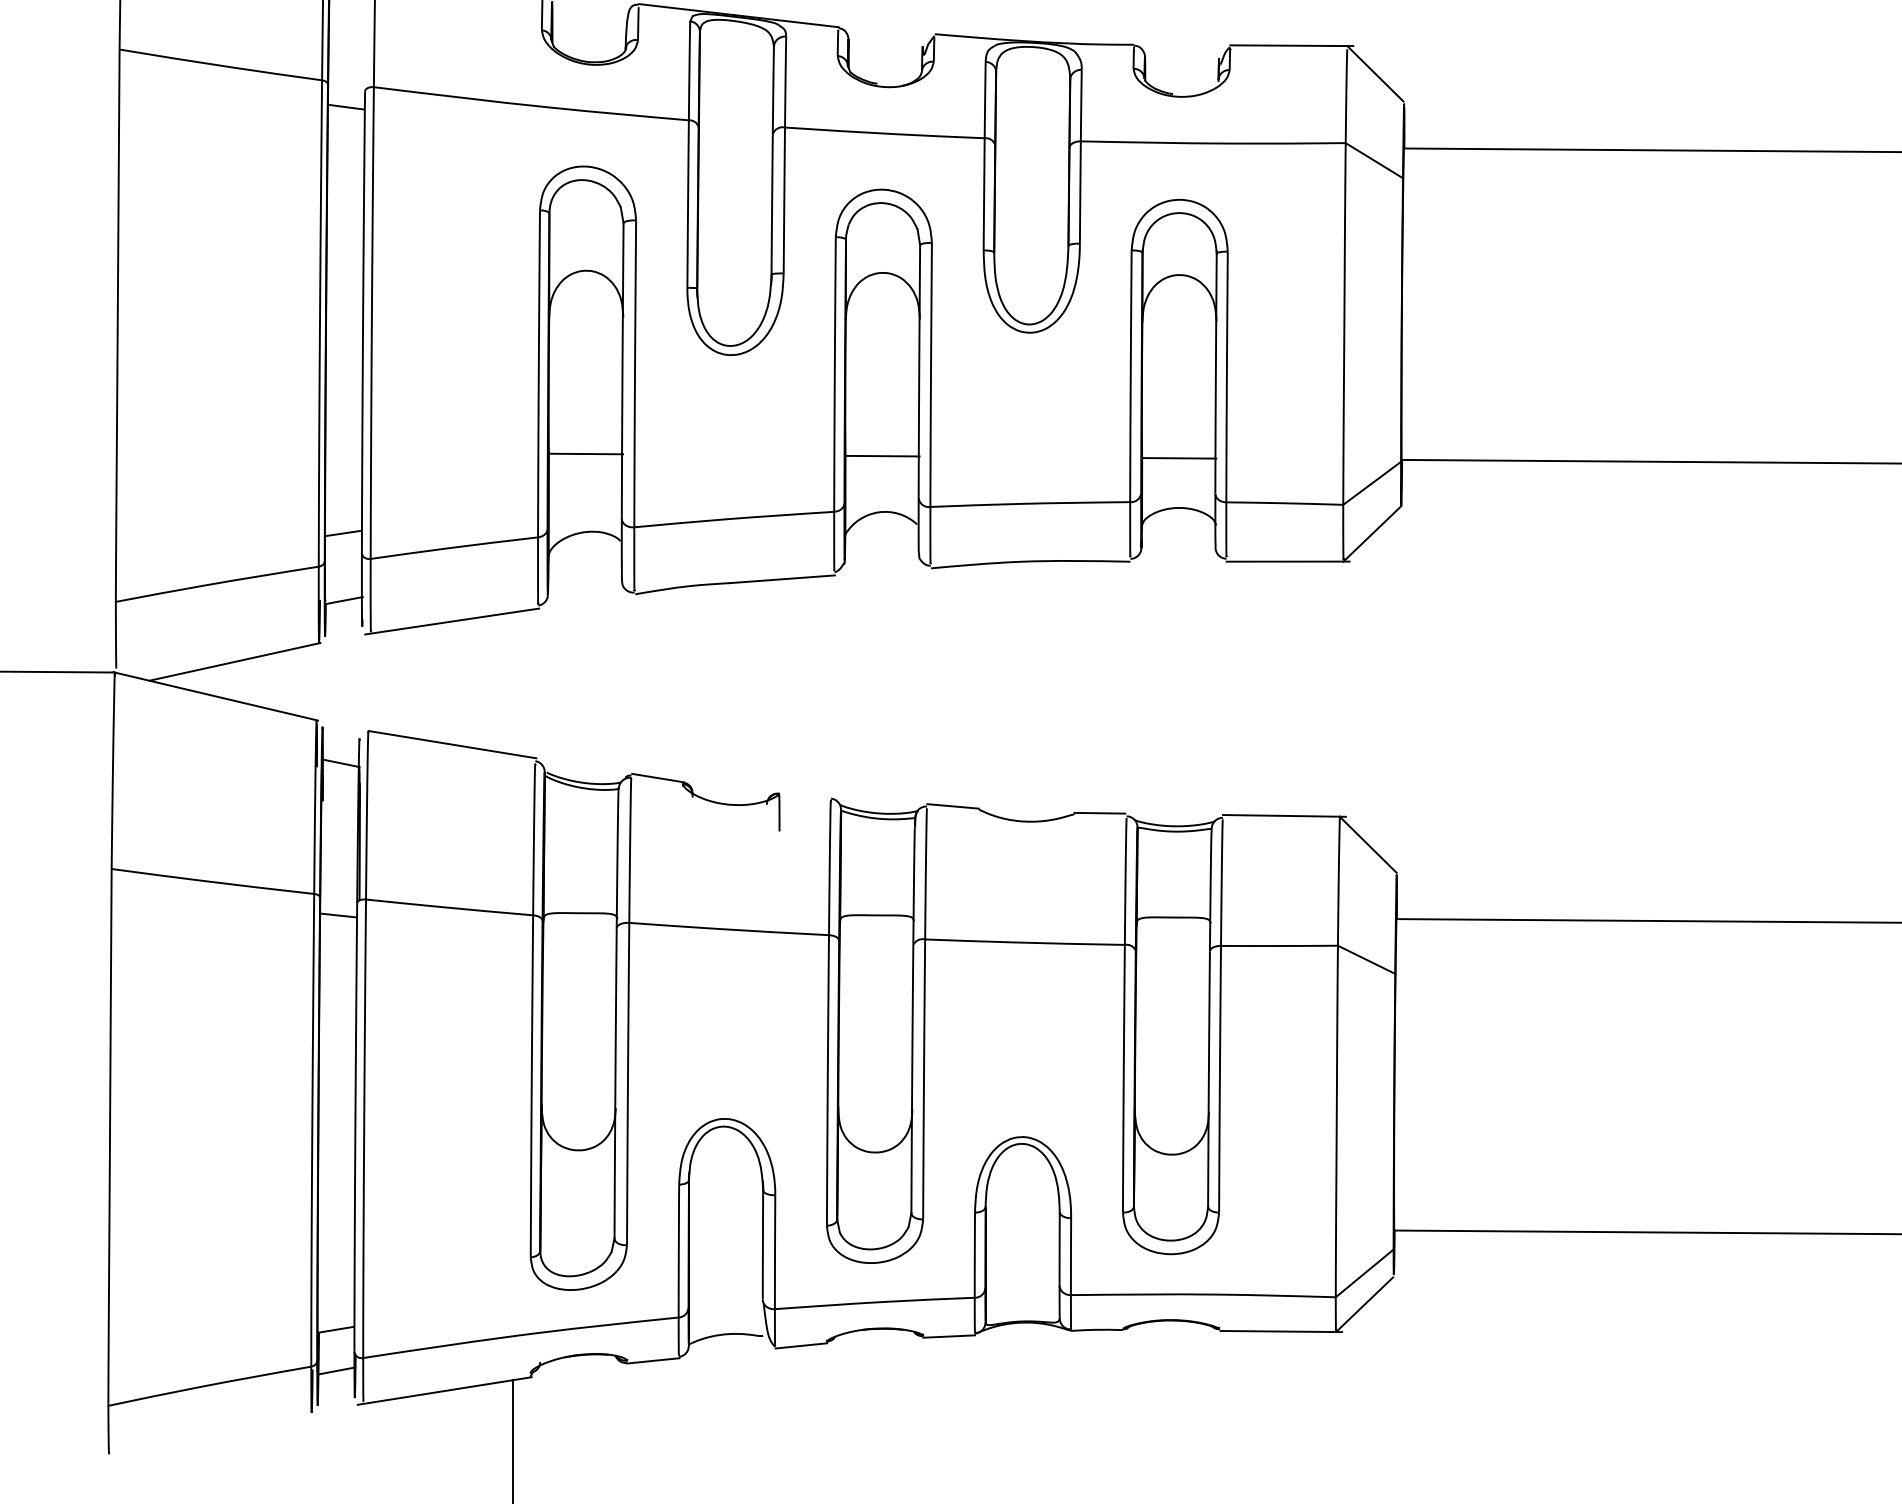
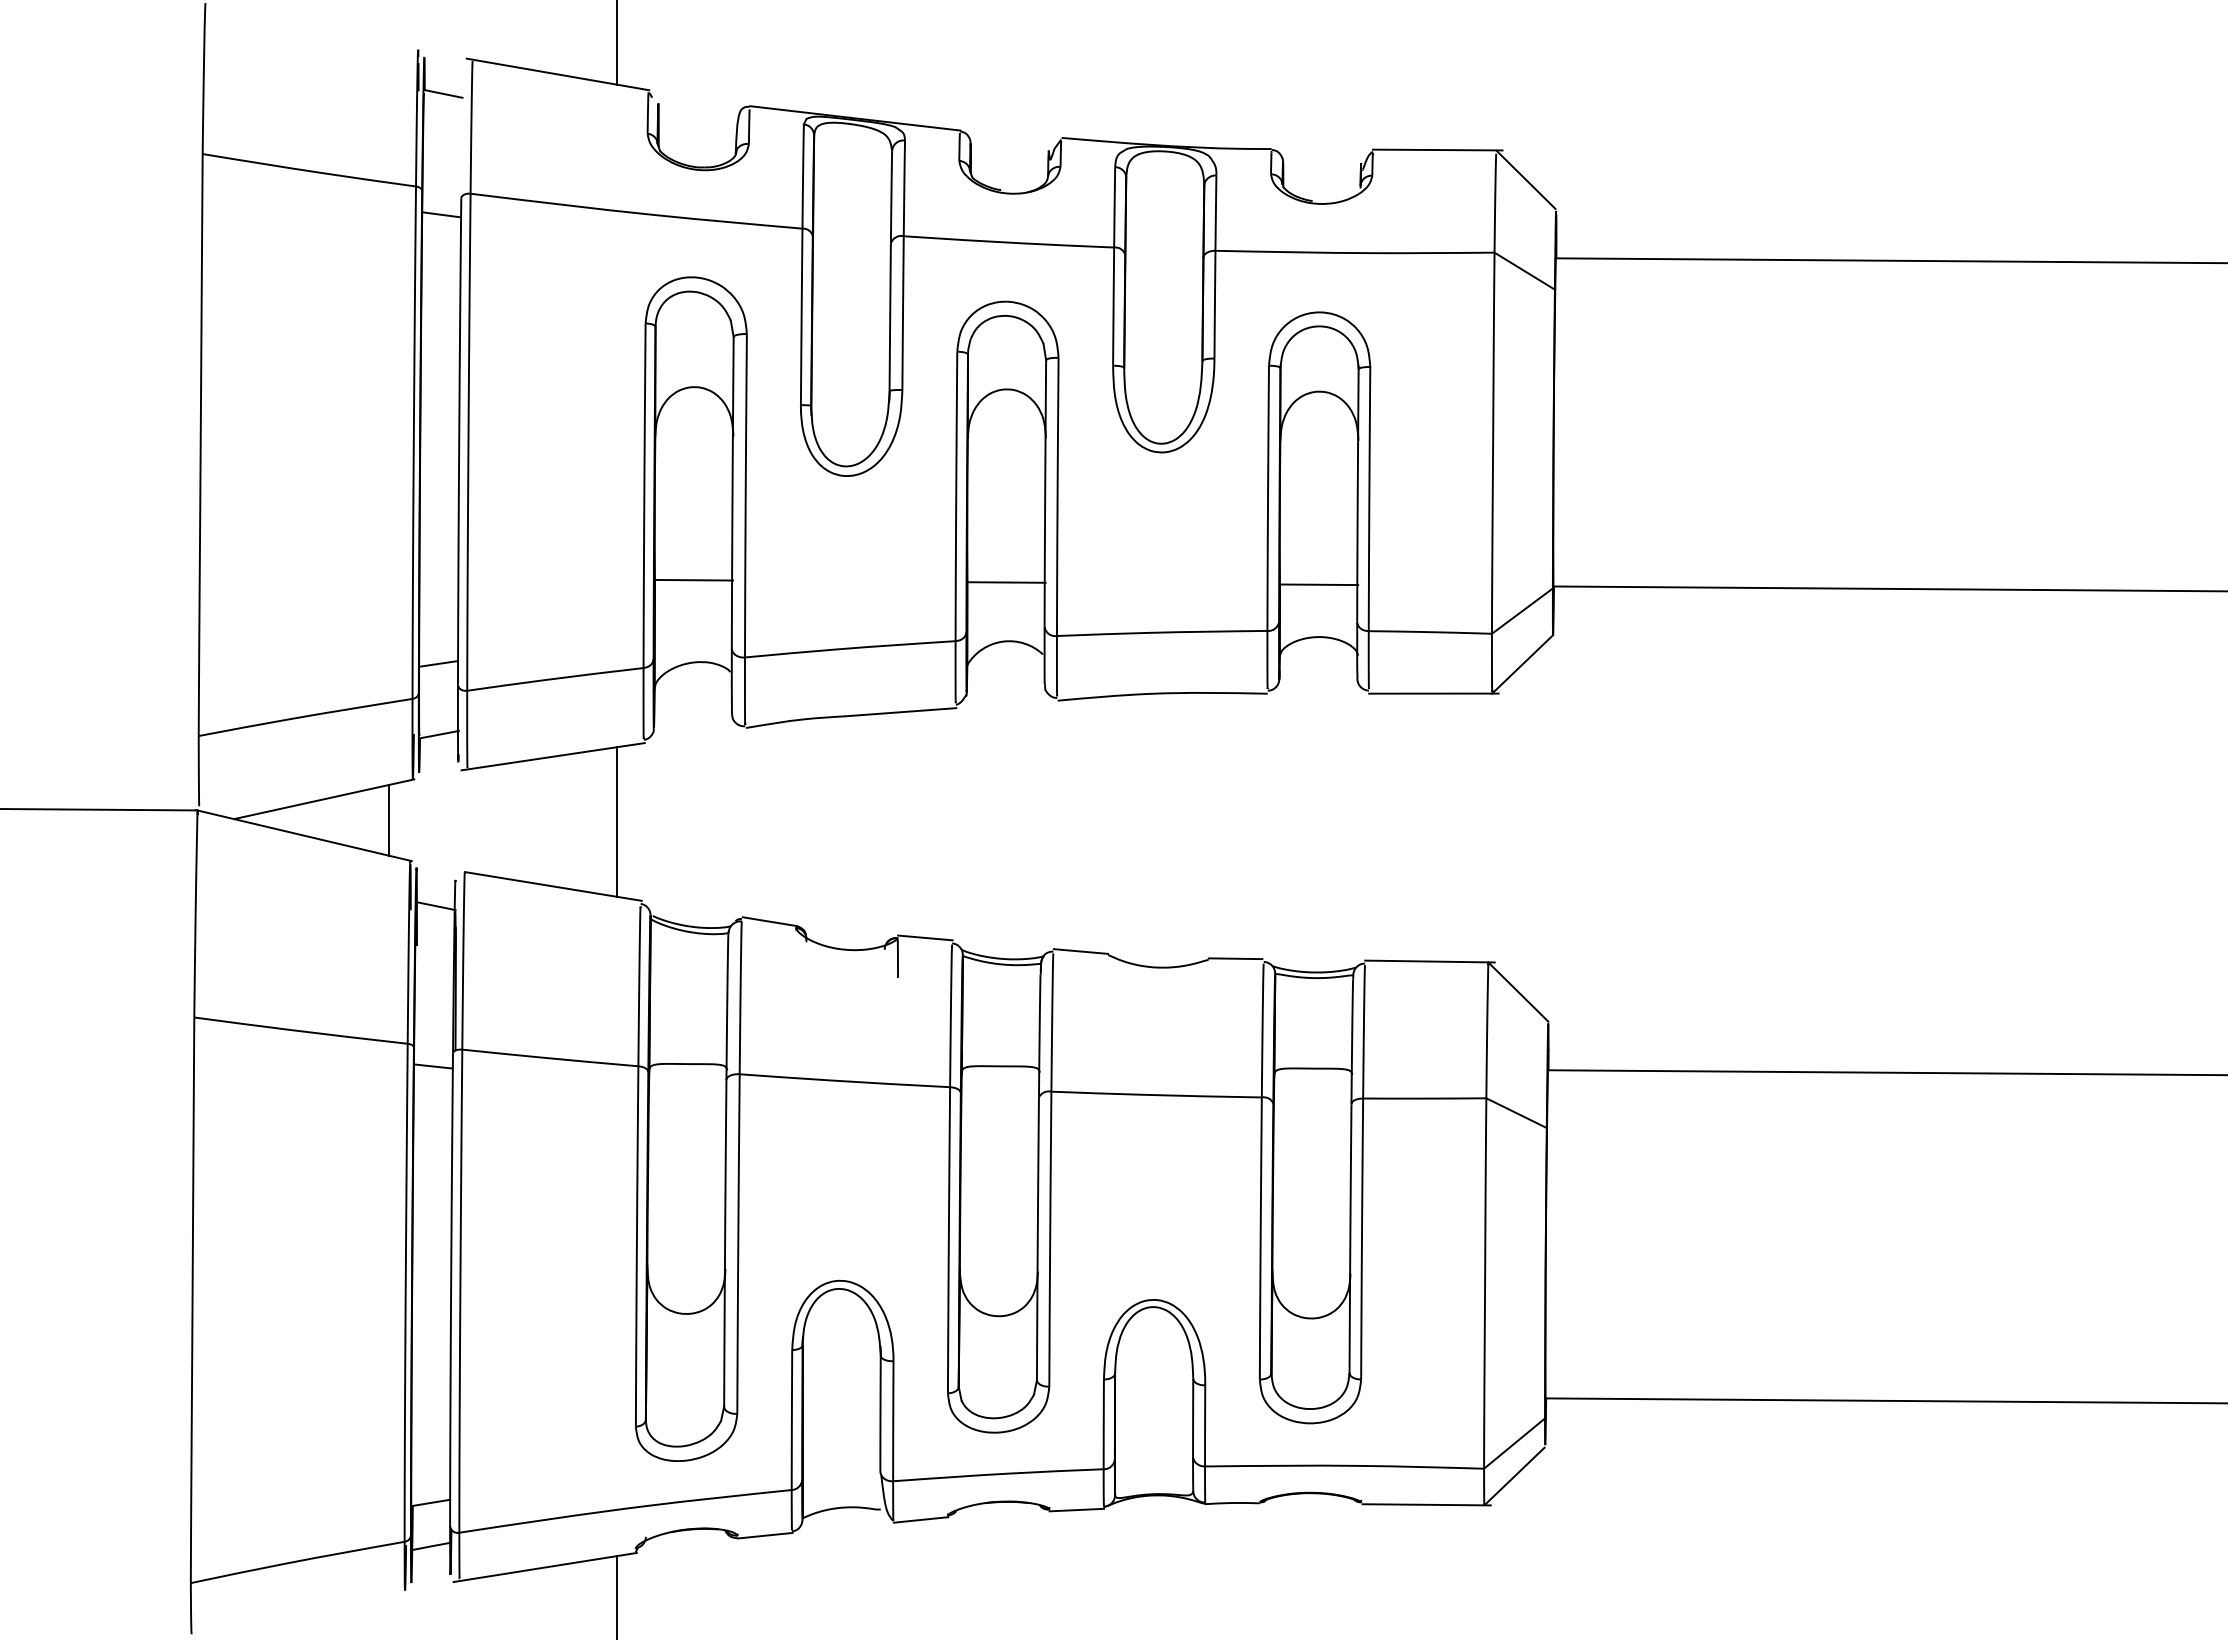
line: (295, 682) -> (388, 820), added
line: (512, 683) -> (616, 821), added
line: (805, 793) -> (925, 937), added

